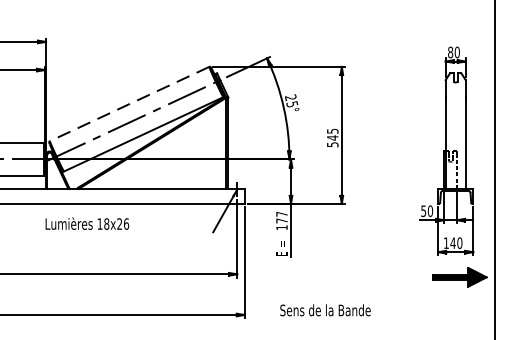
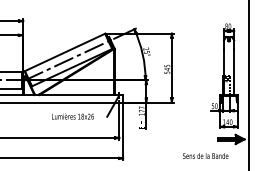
line: (128, 104) -> (64, 52), dashed -> solid
text: (86, 223) -> (72, 116), moved
text: (325, 309) -> (205, 155), moved

